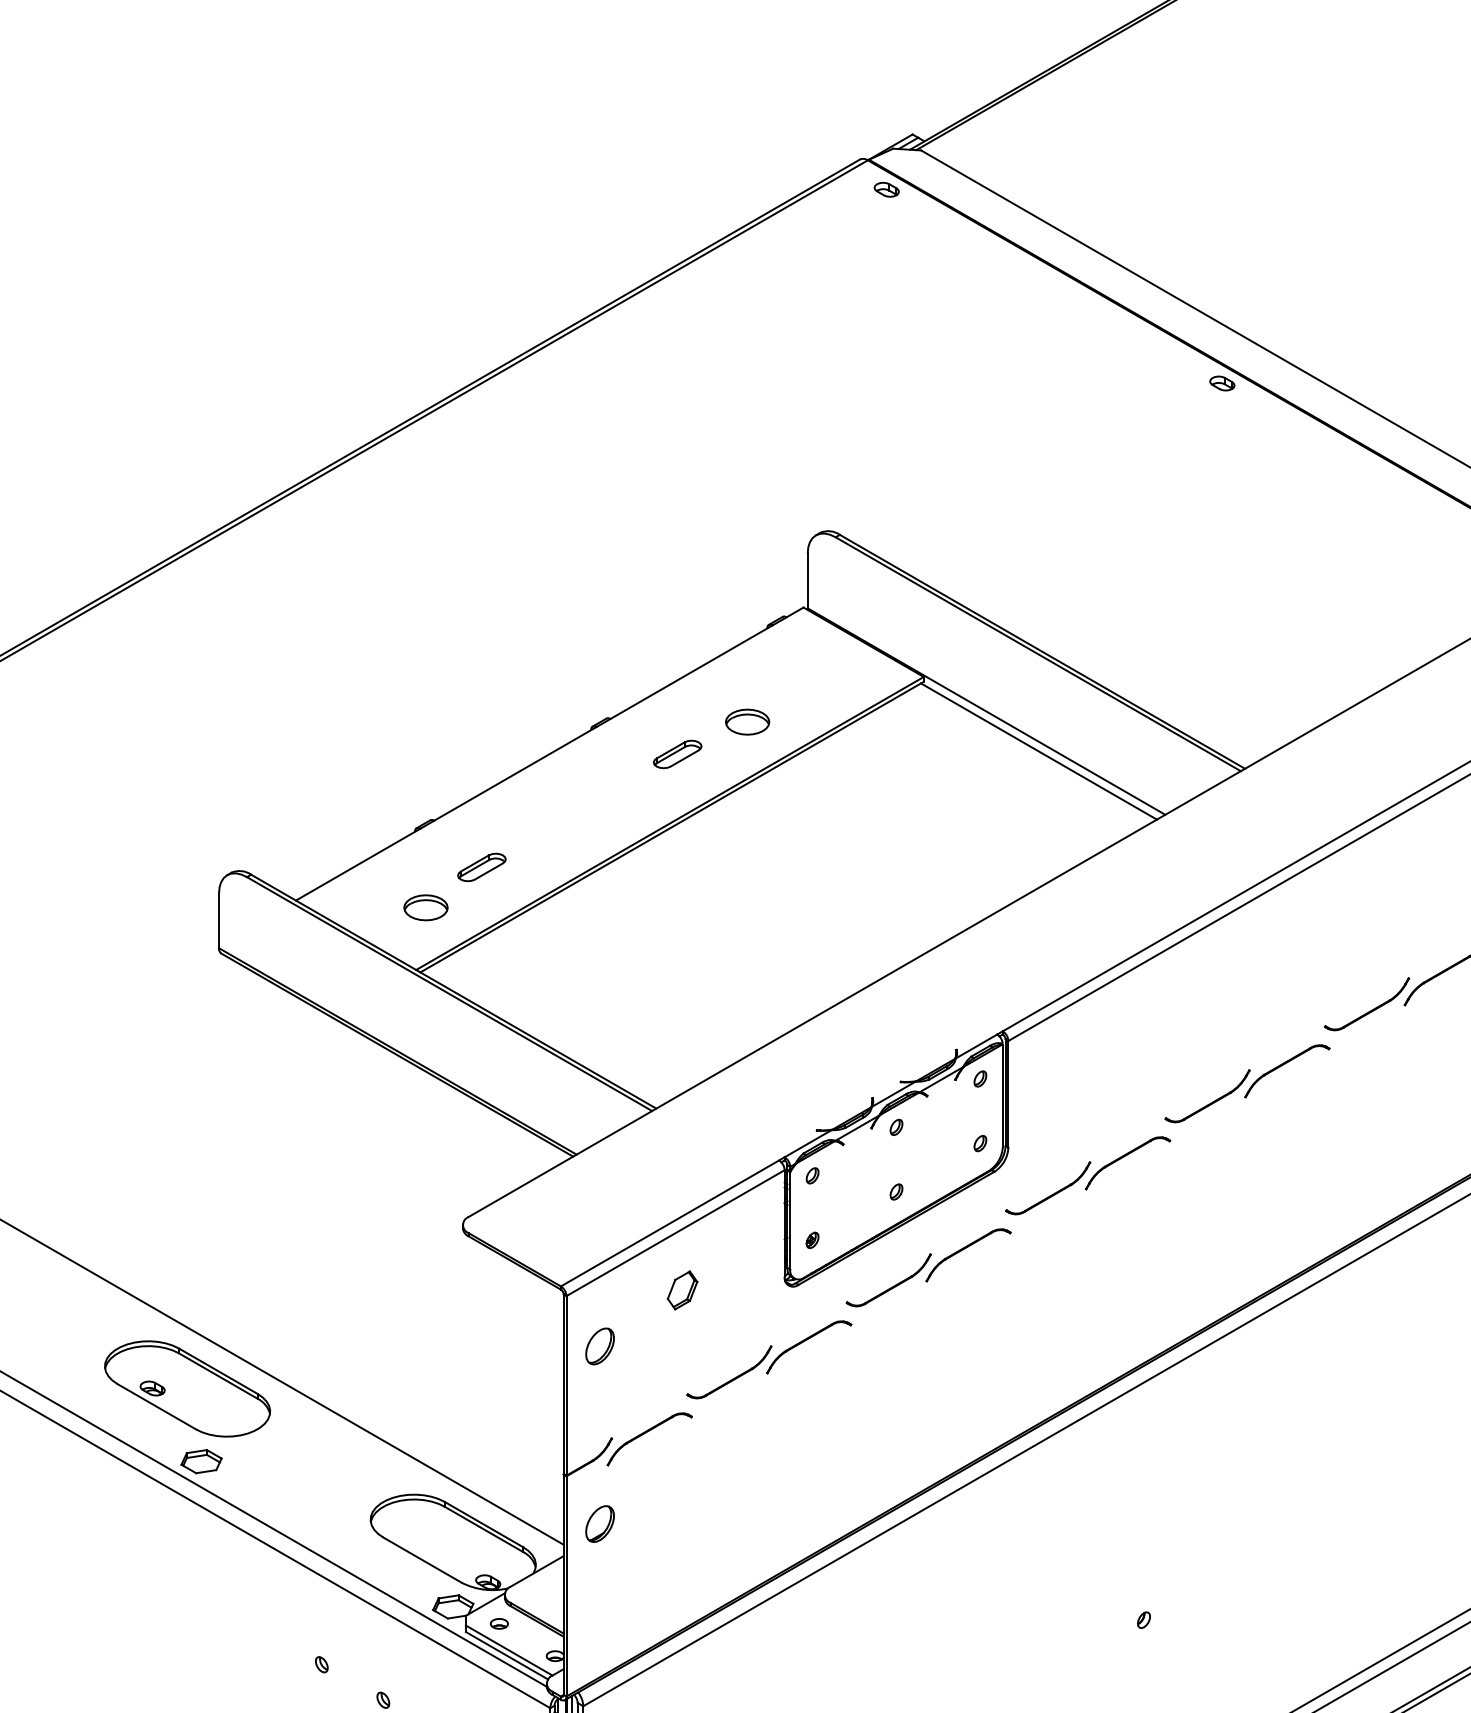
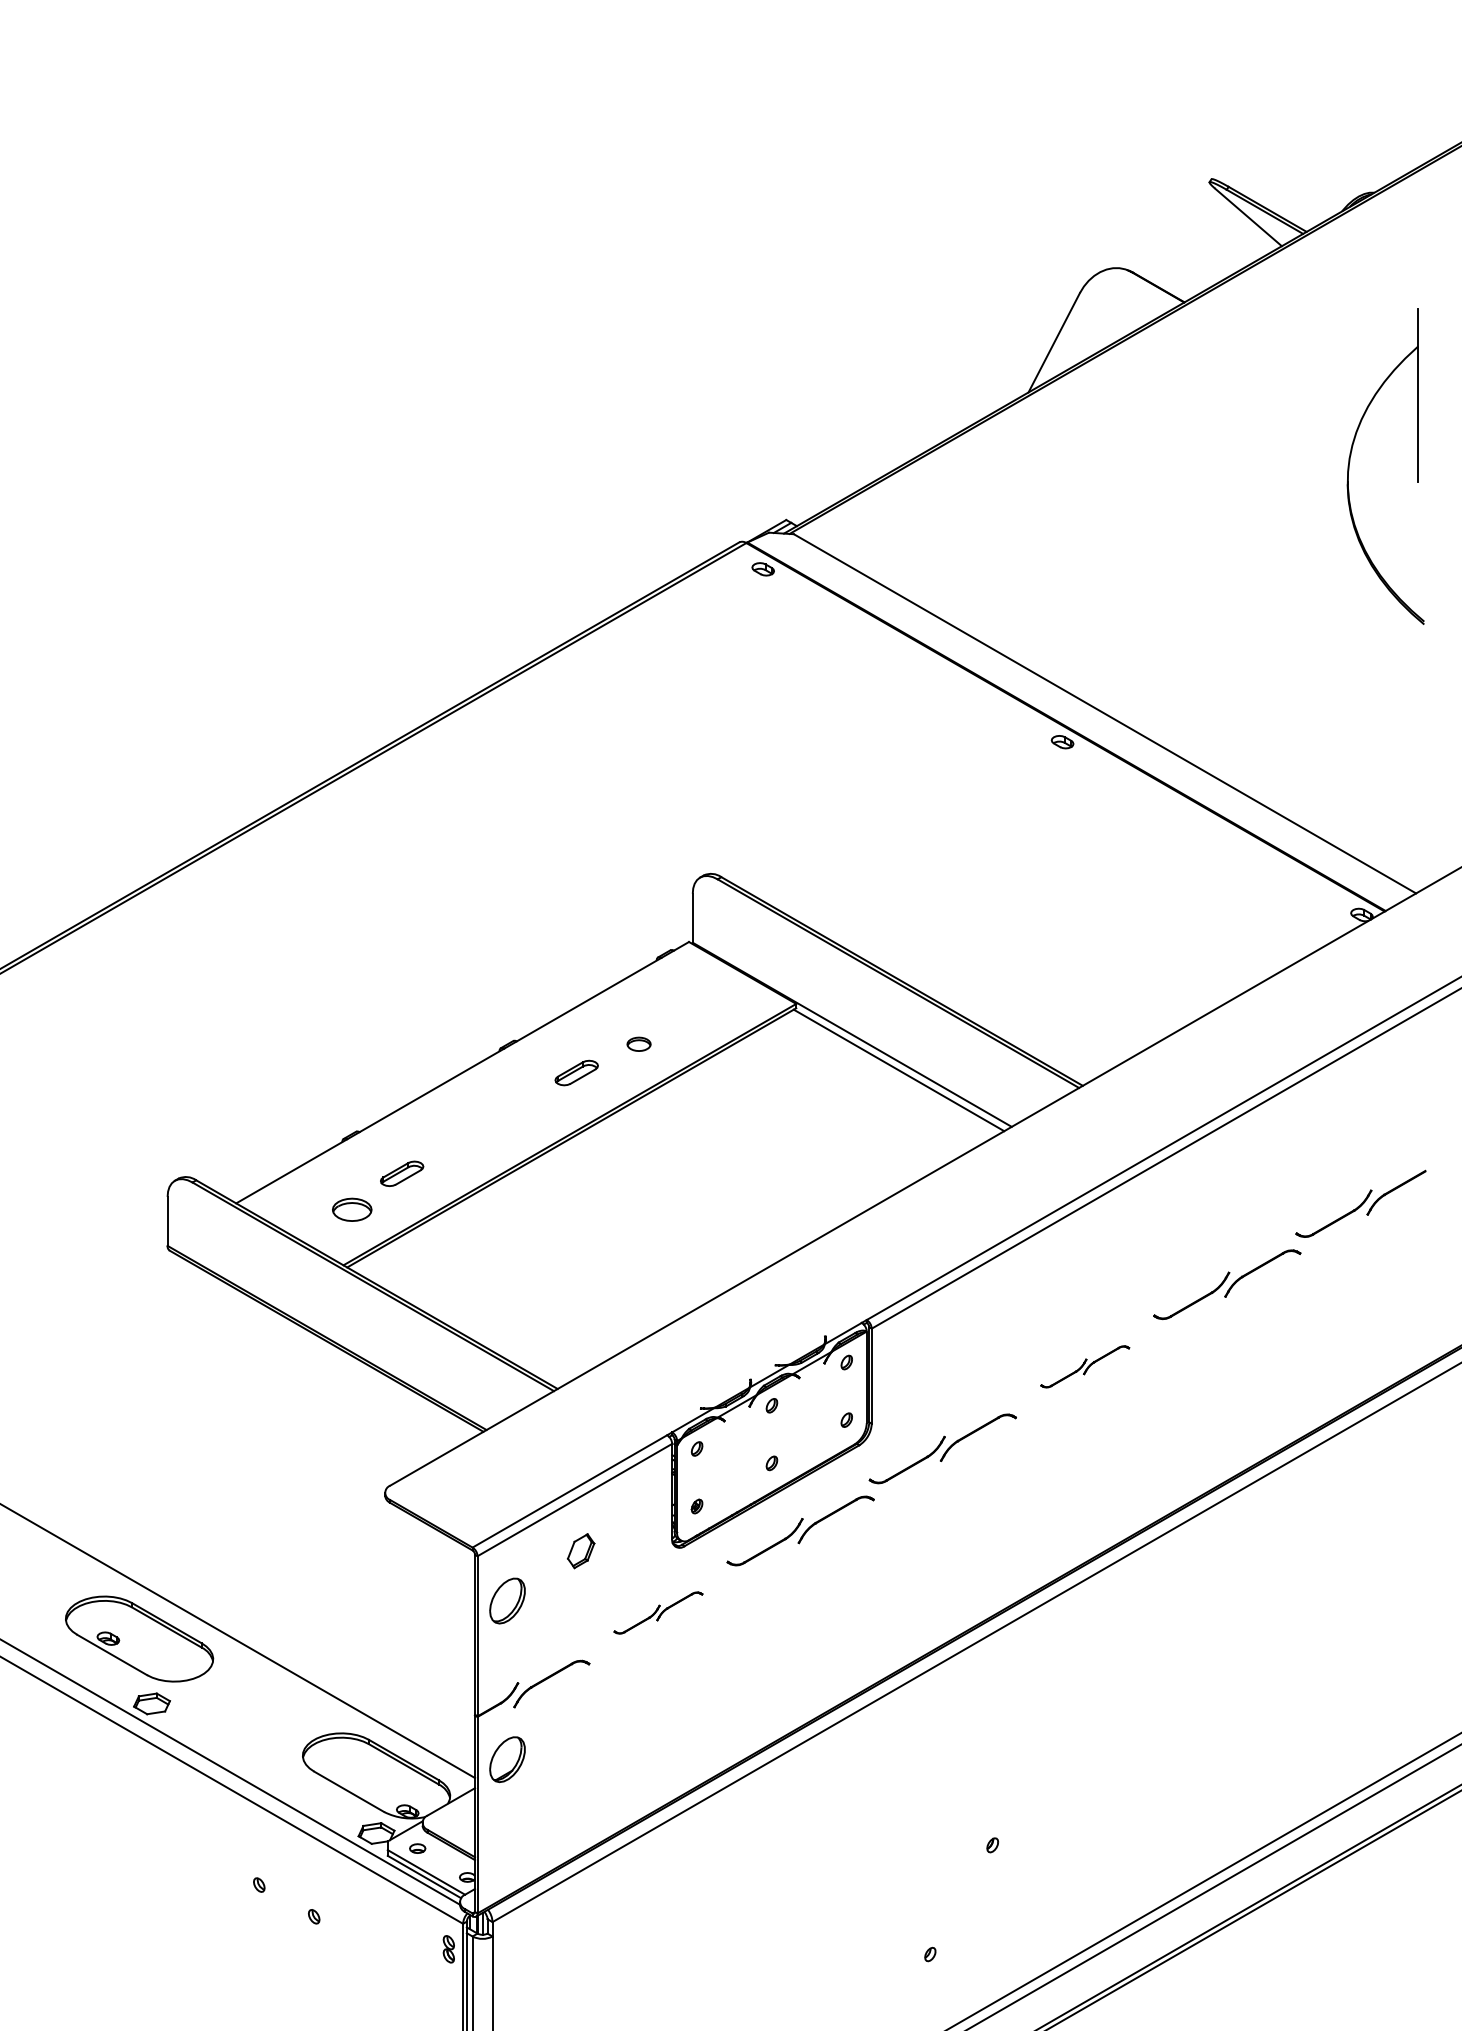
part: (746, 722) -> (638, 1044), size x0.6
part: (1247, 1083) -> (1085, 1366), size x0.6
part: (600, 1346) -> (507, 1601), size x1.4
part: (769, 1359) -> (658, 1612), size x0.6
part: (600, 1523) -> (507, 1759), size x1.4

